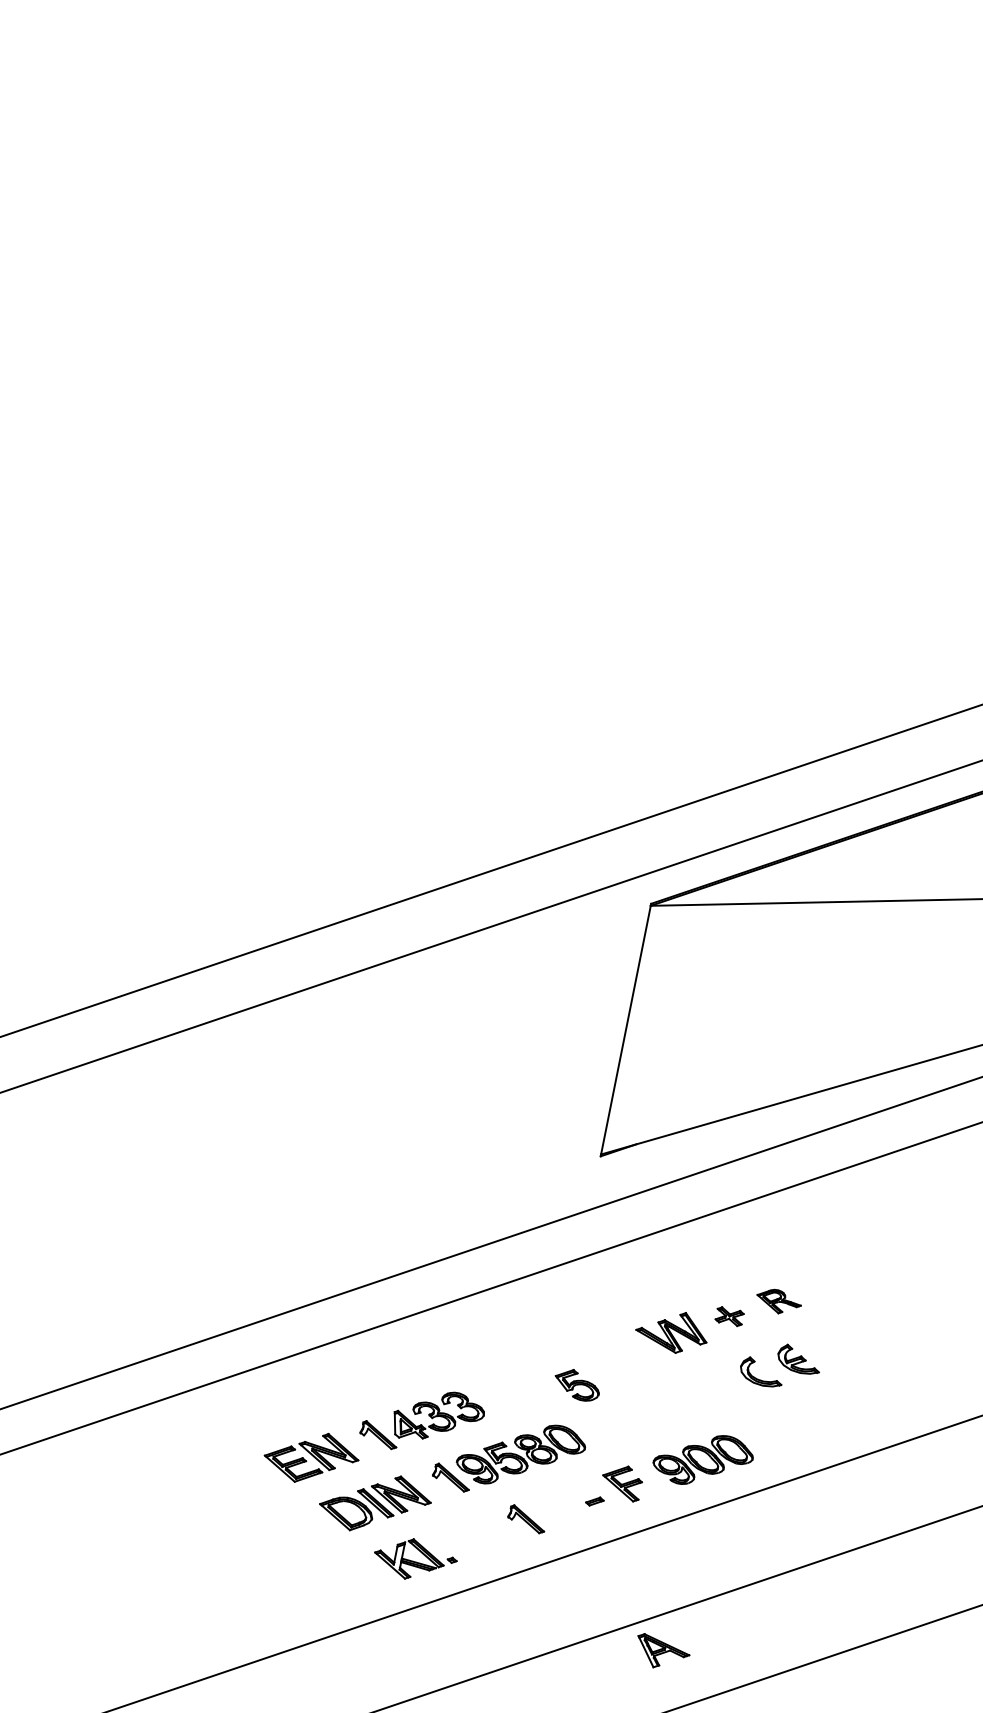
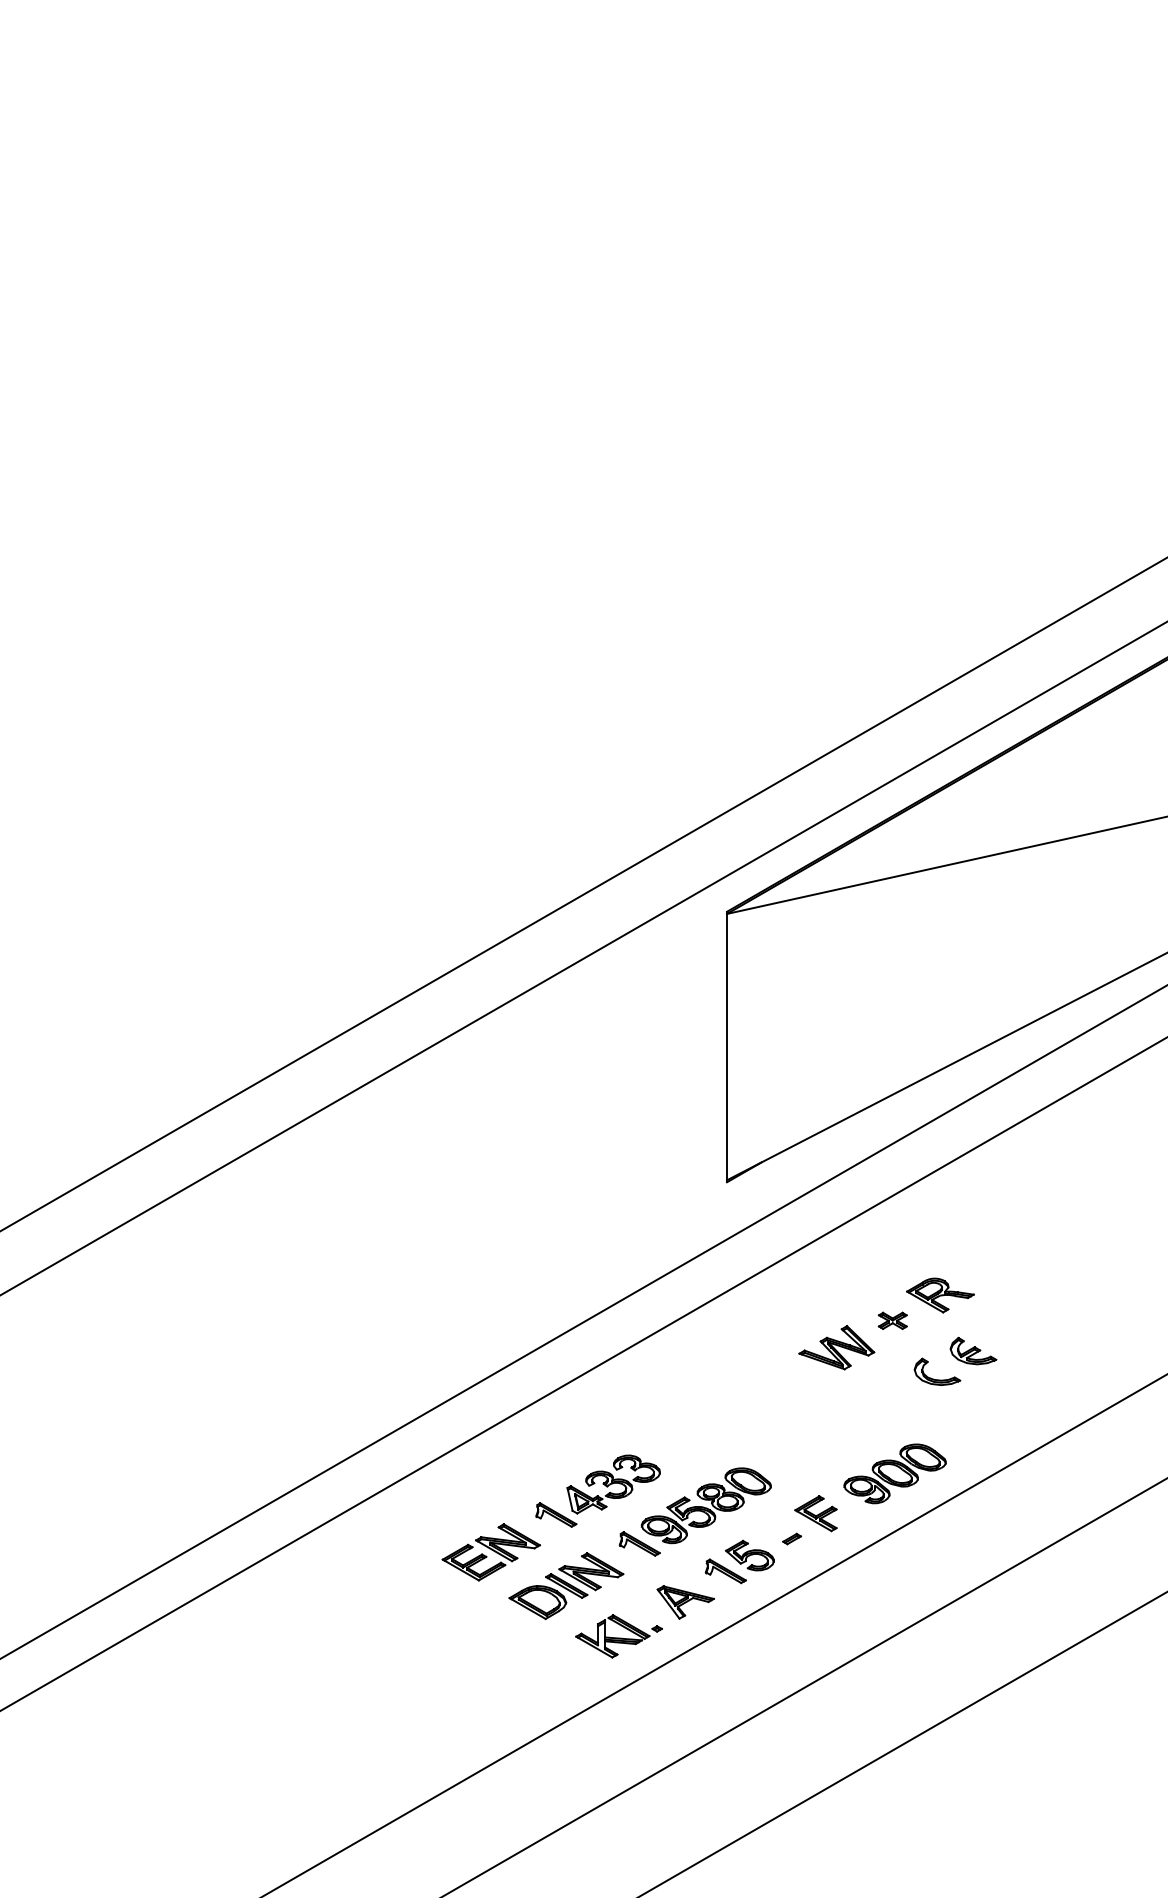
part: (778, 1301) -> (940, 1295), size x1.43
part: (576, 1384) -> (749, 1555), moved
part: (662, 1653) -> (685, 1602), moved

